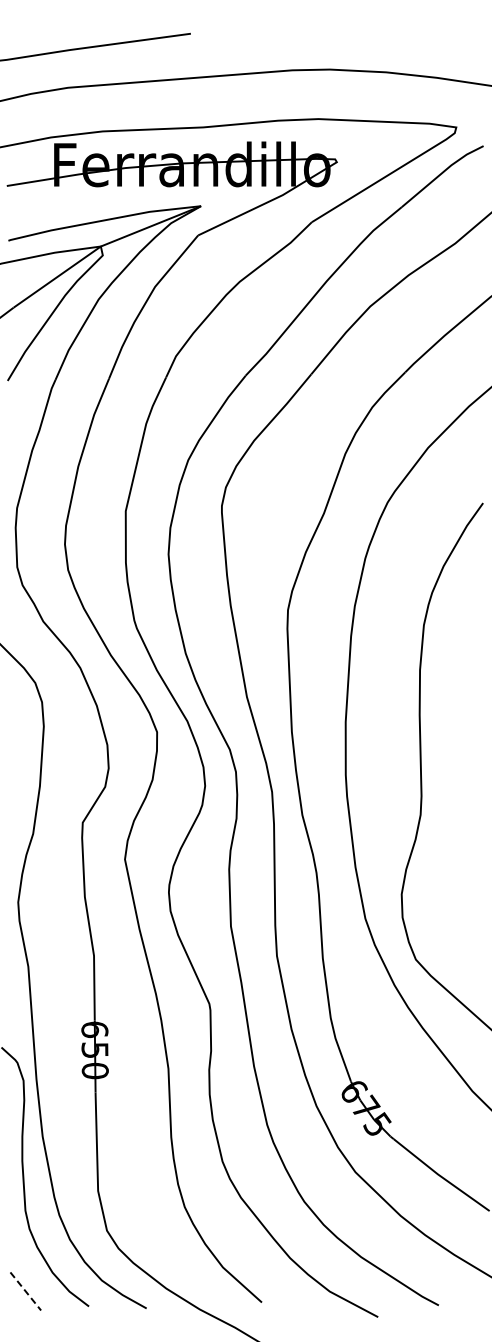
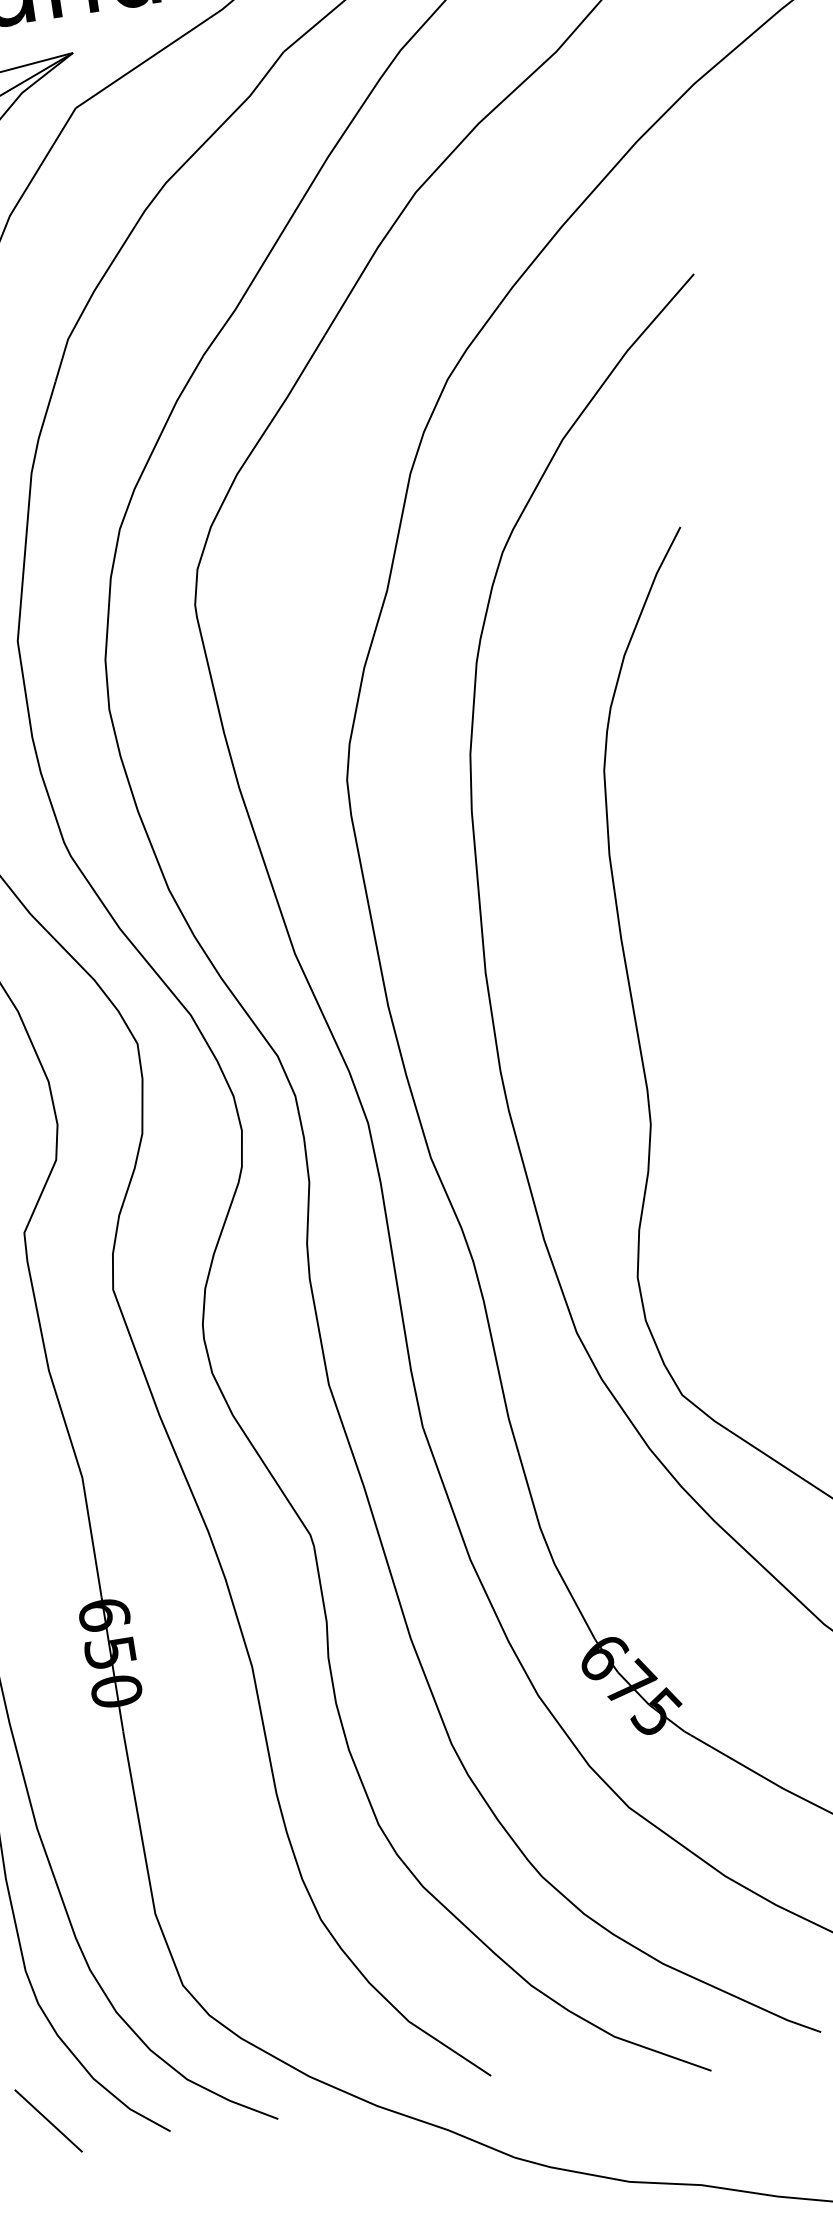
line: (26, 1291) -> (50, 2120), dashed -> solid

